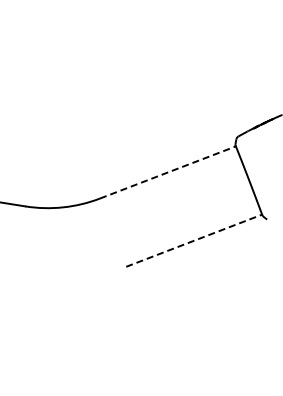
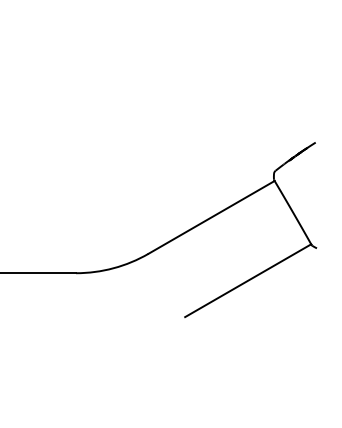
line: (167, 172) -> (211, 217), dashed -> solid
line: (194, 240) -> (248, 280), dashed -> solid

